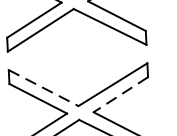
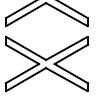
line: (44, 88) -> (26, 48), dashed -> solid
line: (121, 94) -> (71, 54), dashed -> solid

